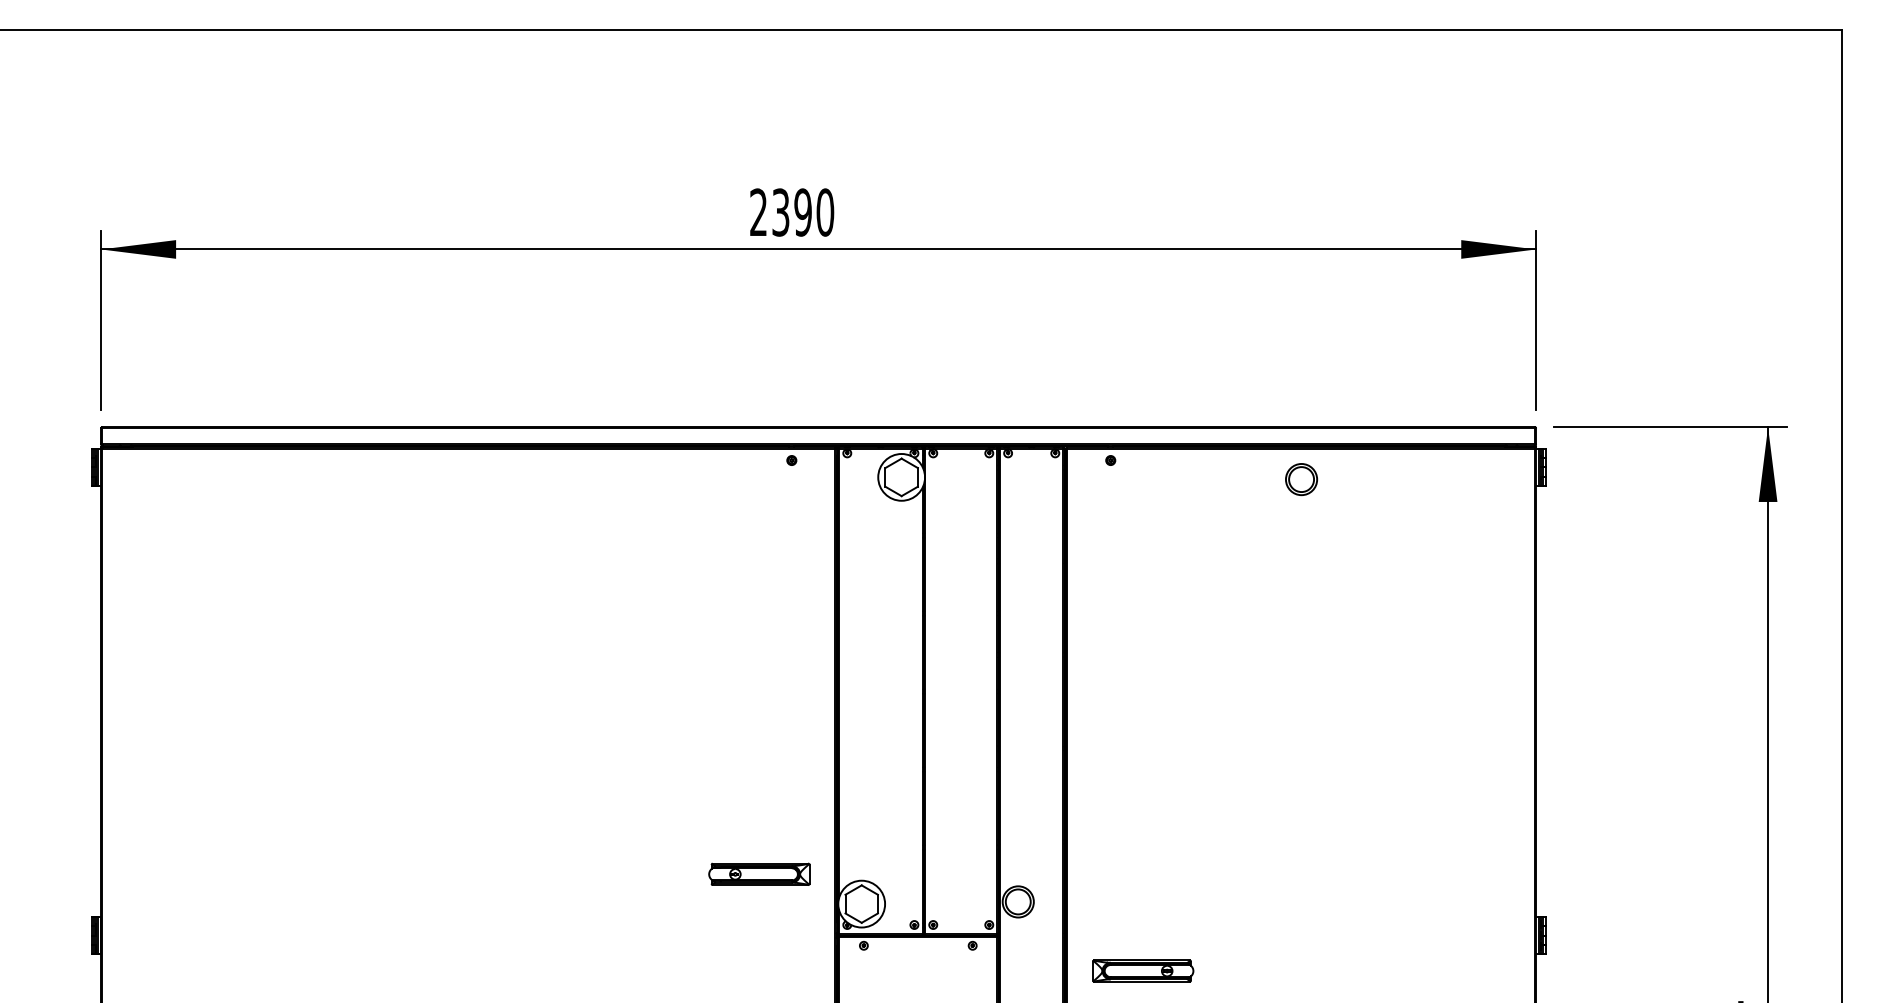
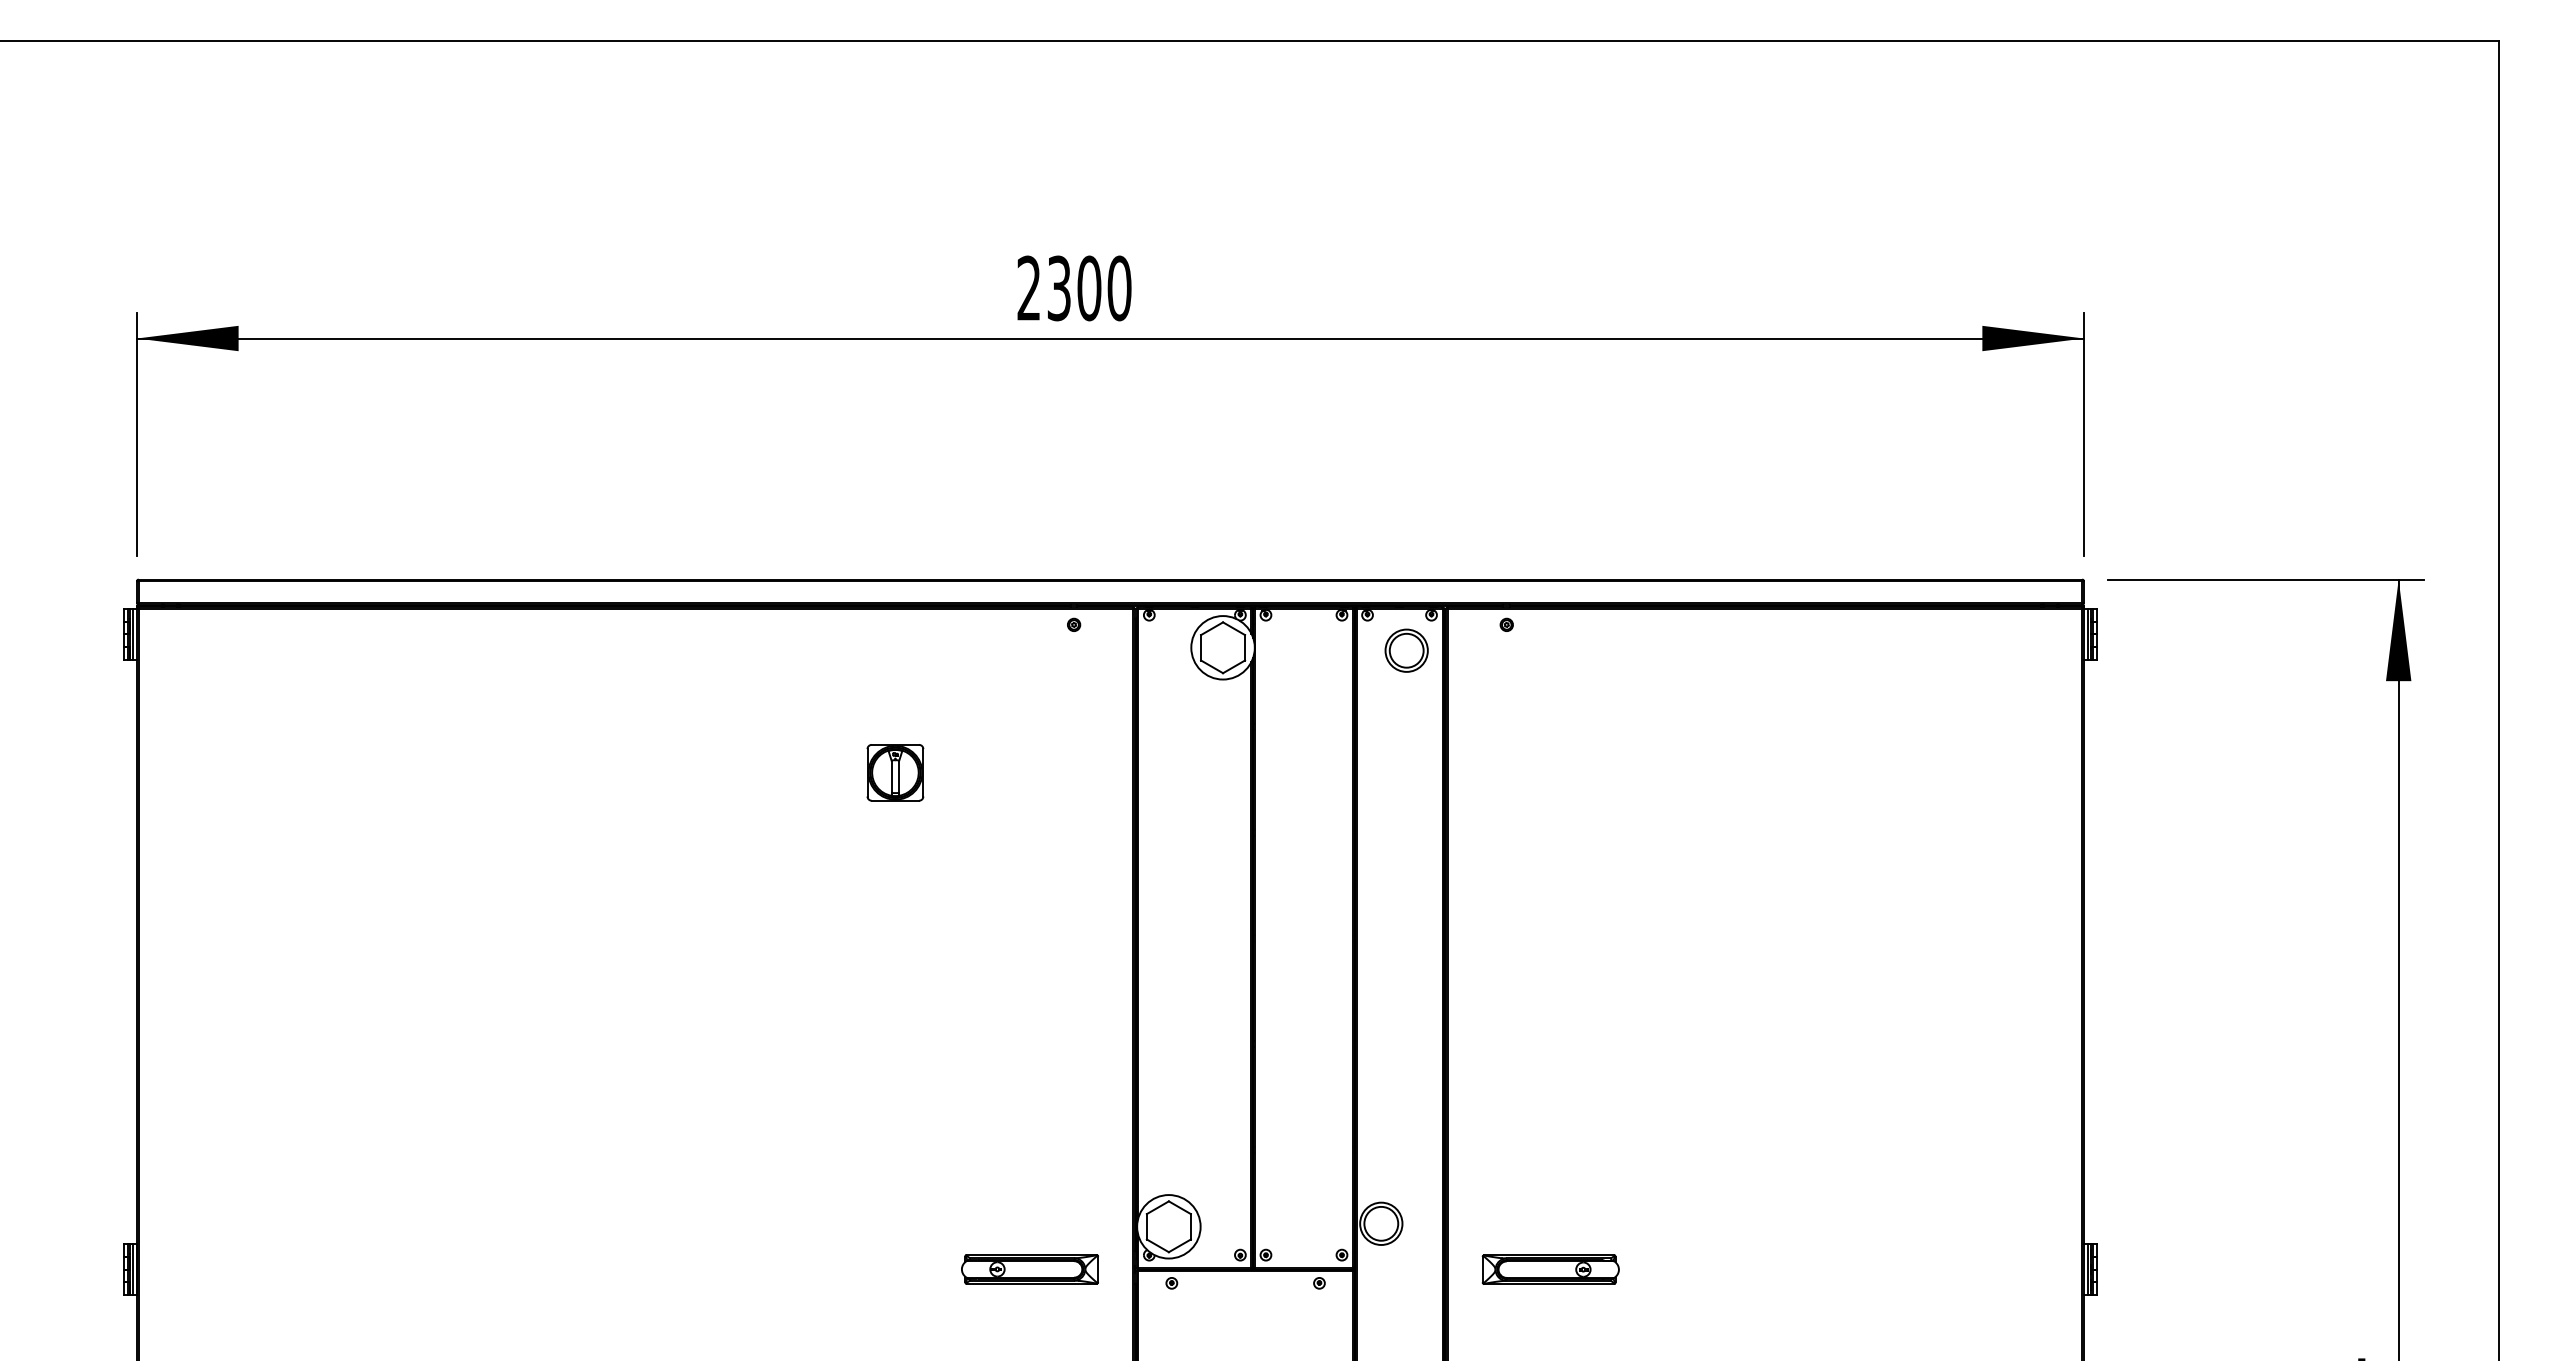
text: (803, 212) -> (1089, 288), 2390 -> 2300
part: (1301, 479) -> (1406, 650), moved
part: (660, 569) -> (895, 772), added
part: (758, 874) -> (1029, 1269), moved
part: (1142, 970) -> (1550, 1269), moved

